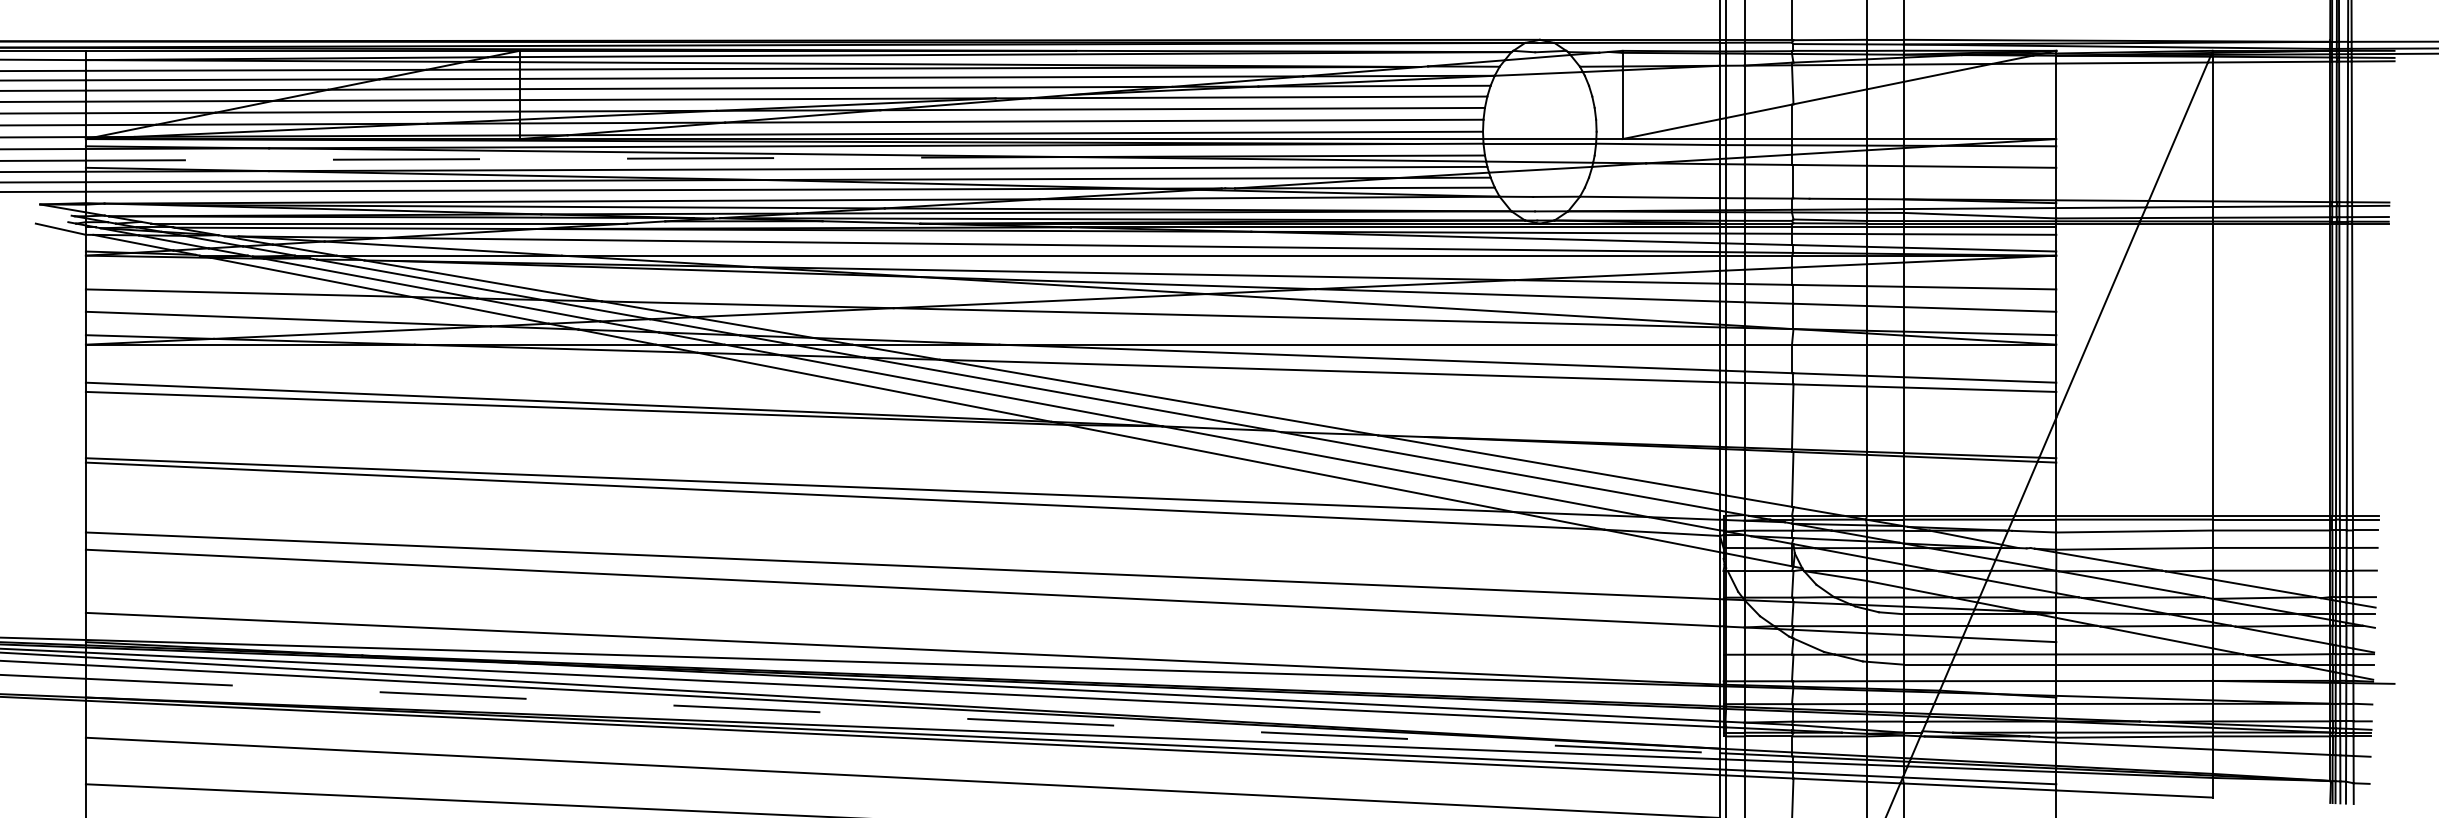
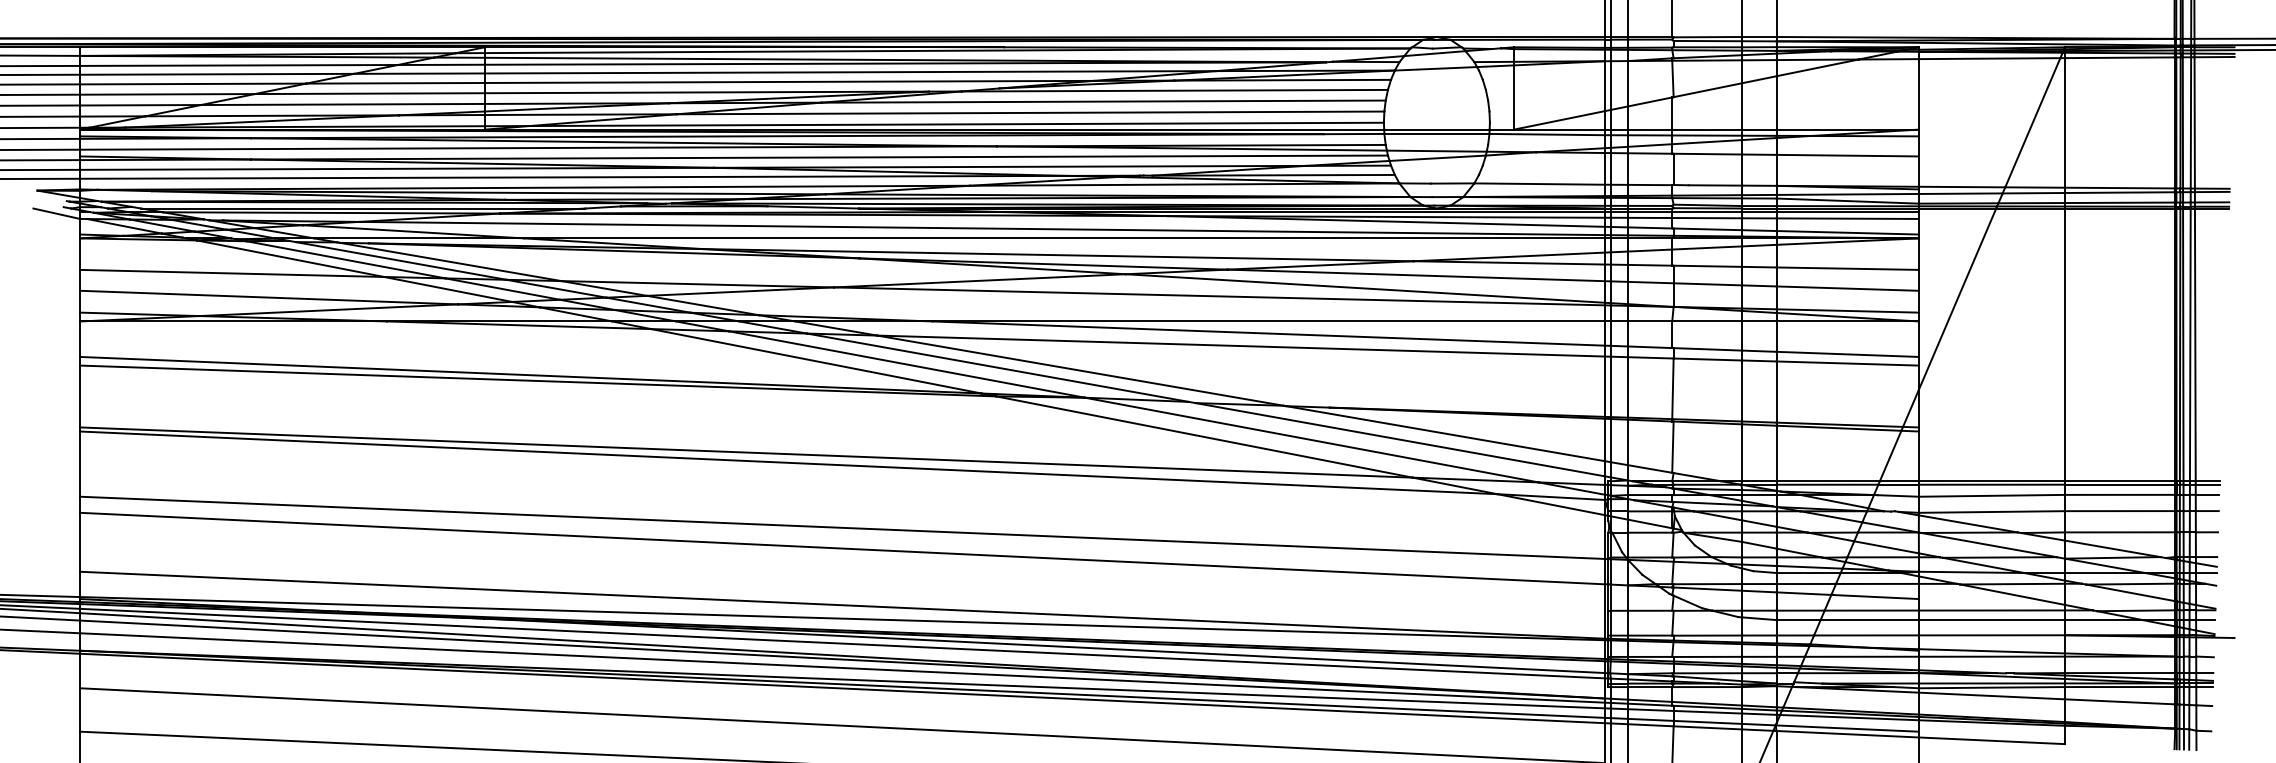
line: (576, 159) -> (537, 148), dashed -> solid
line: (903, 716) -> (843, 668), dashed -> solid

